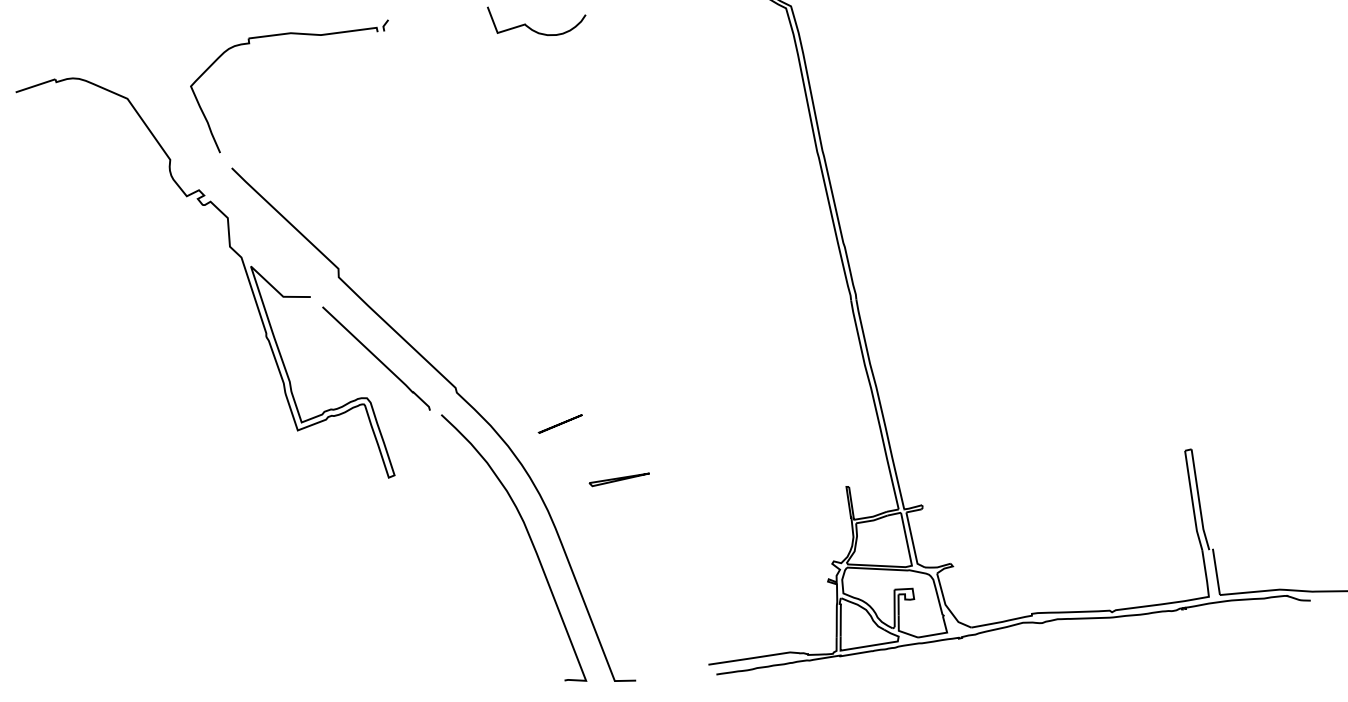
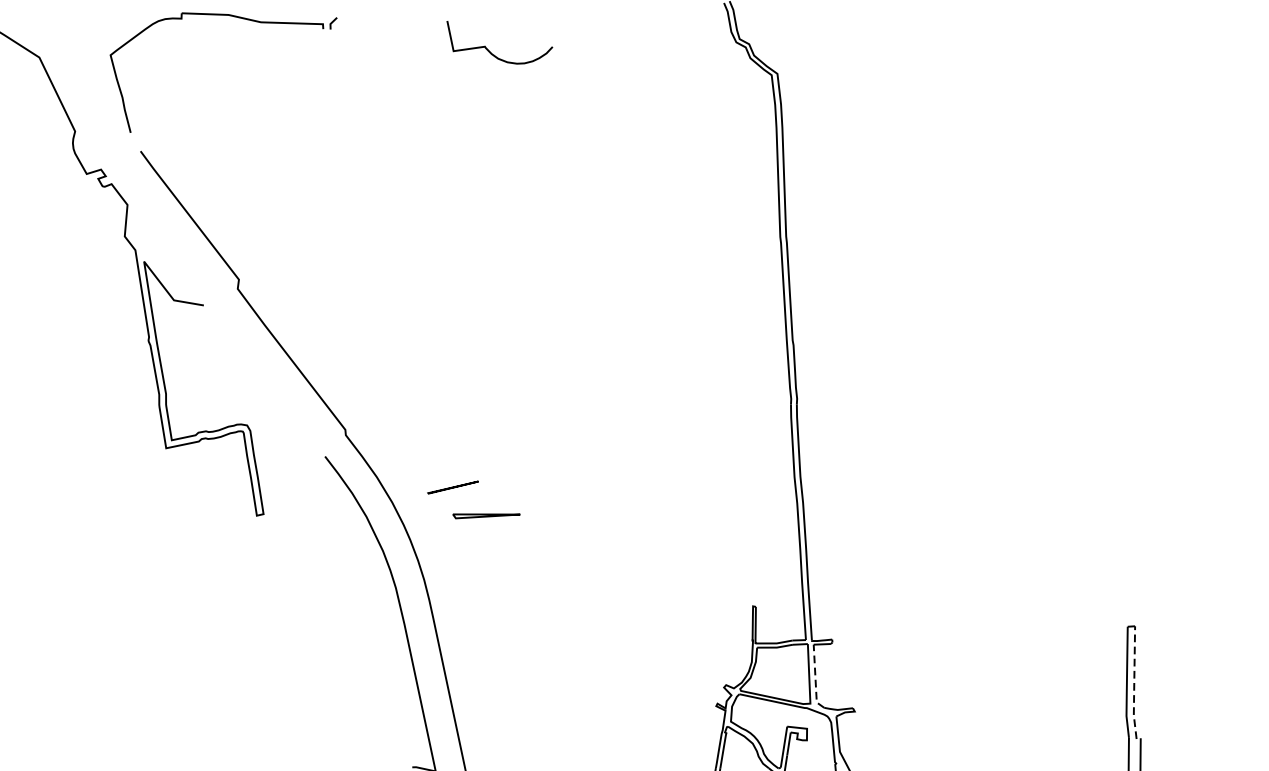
curve: (376, 358) -> (264, 383), removed
part: (618, 479) -> (485, 515), moved
line: (1199, 501) -> (1134, 684), solid -> dashed
line: (912, 542) -> (815, 678), solid -> dashed

